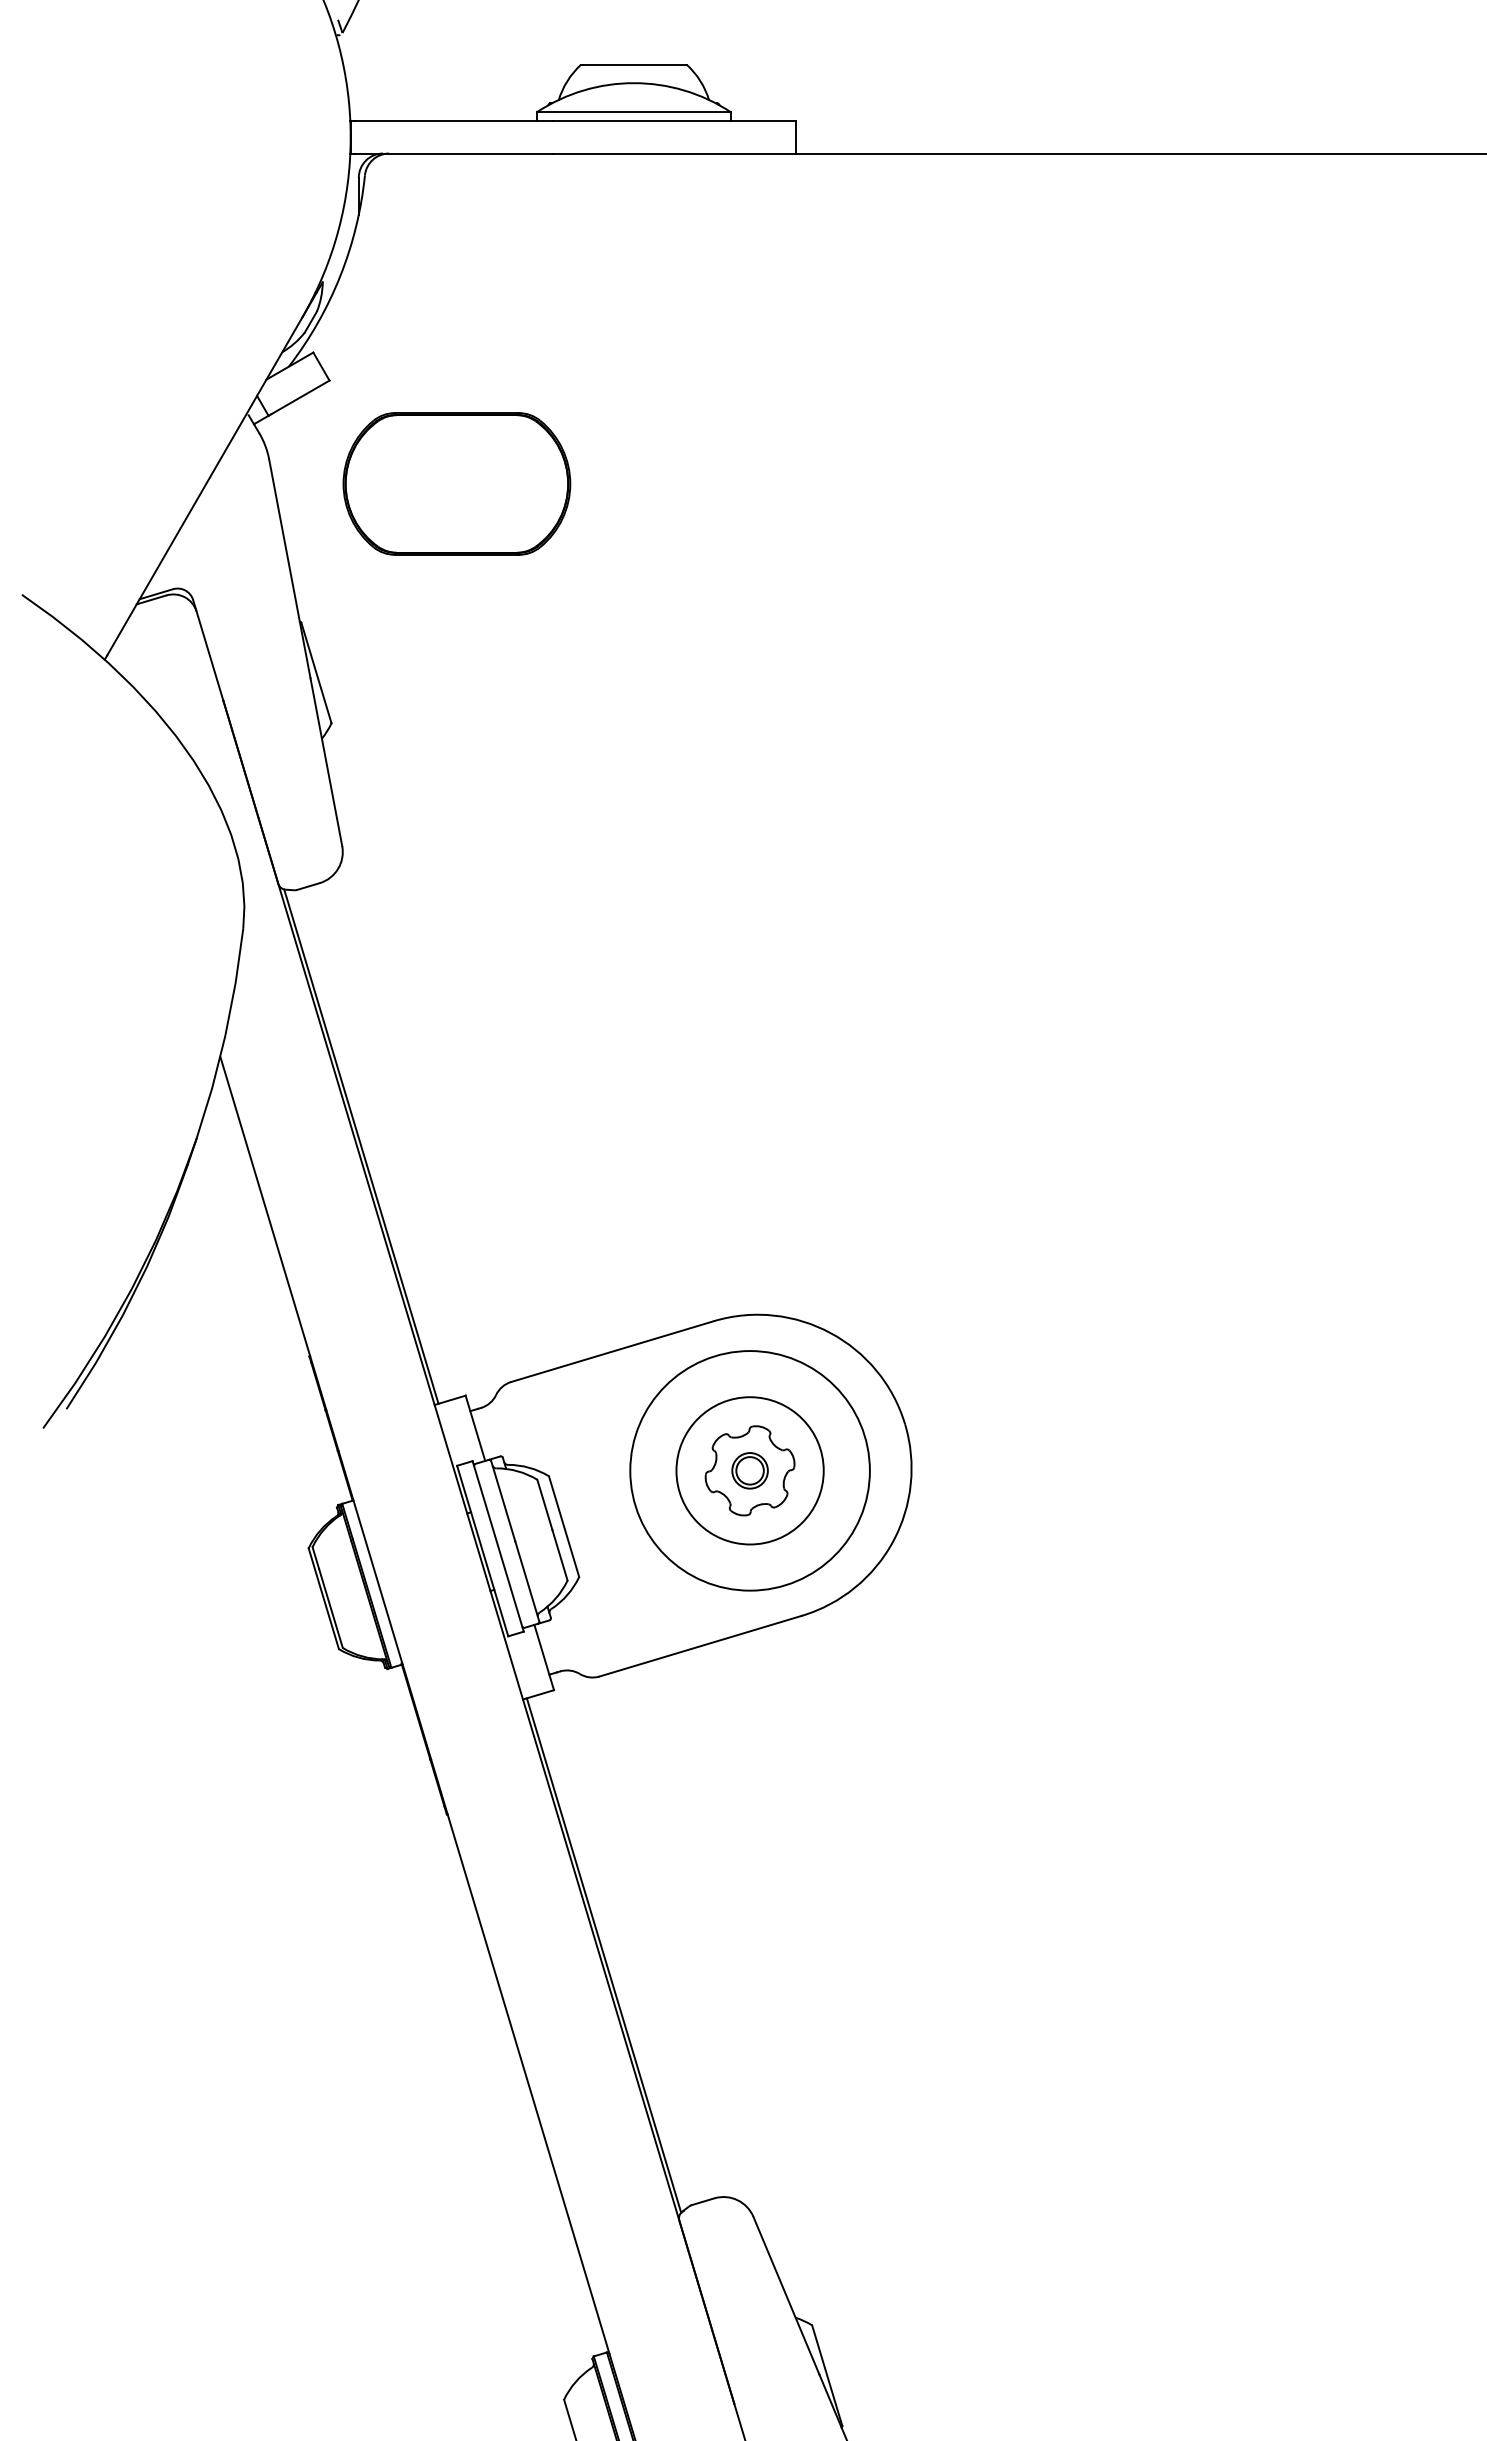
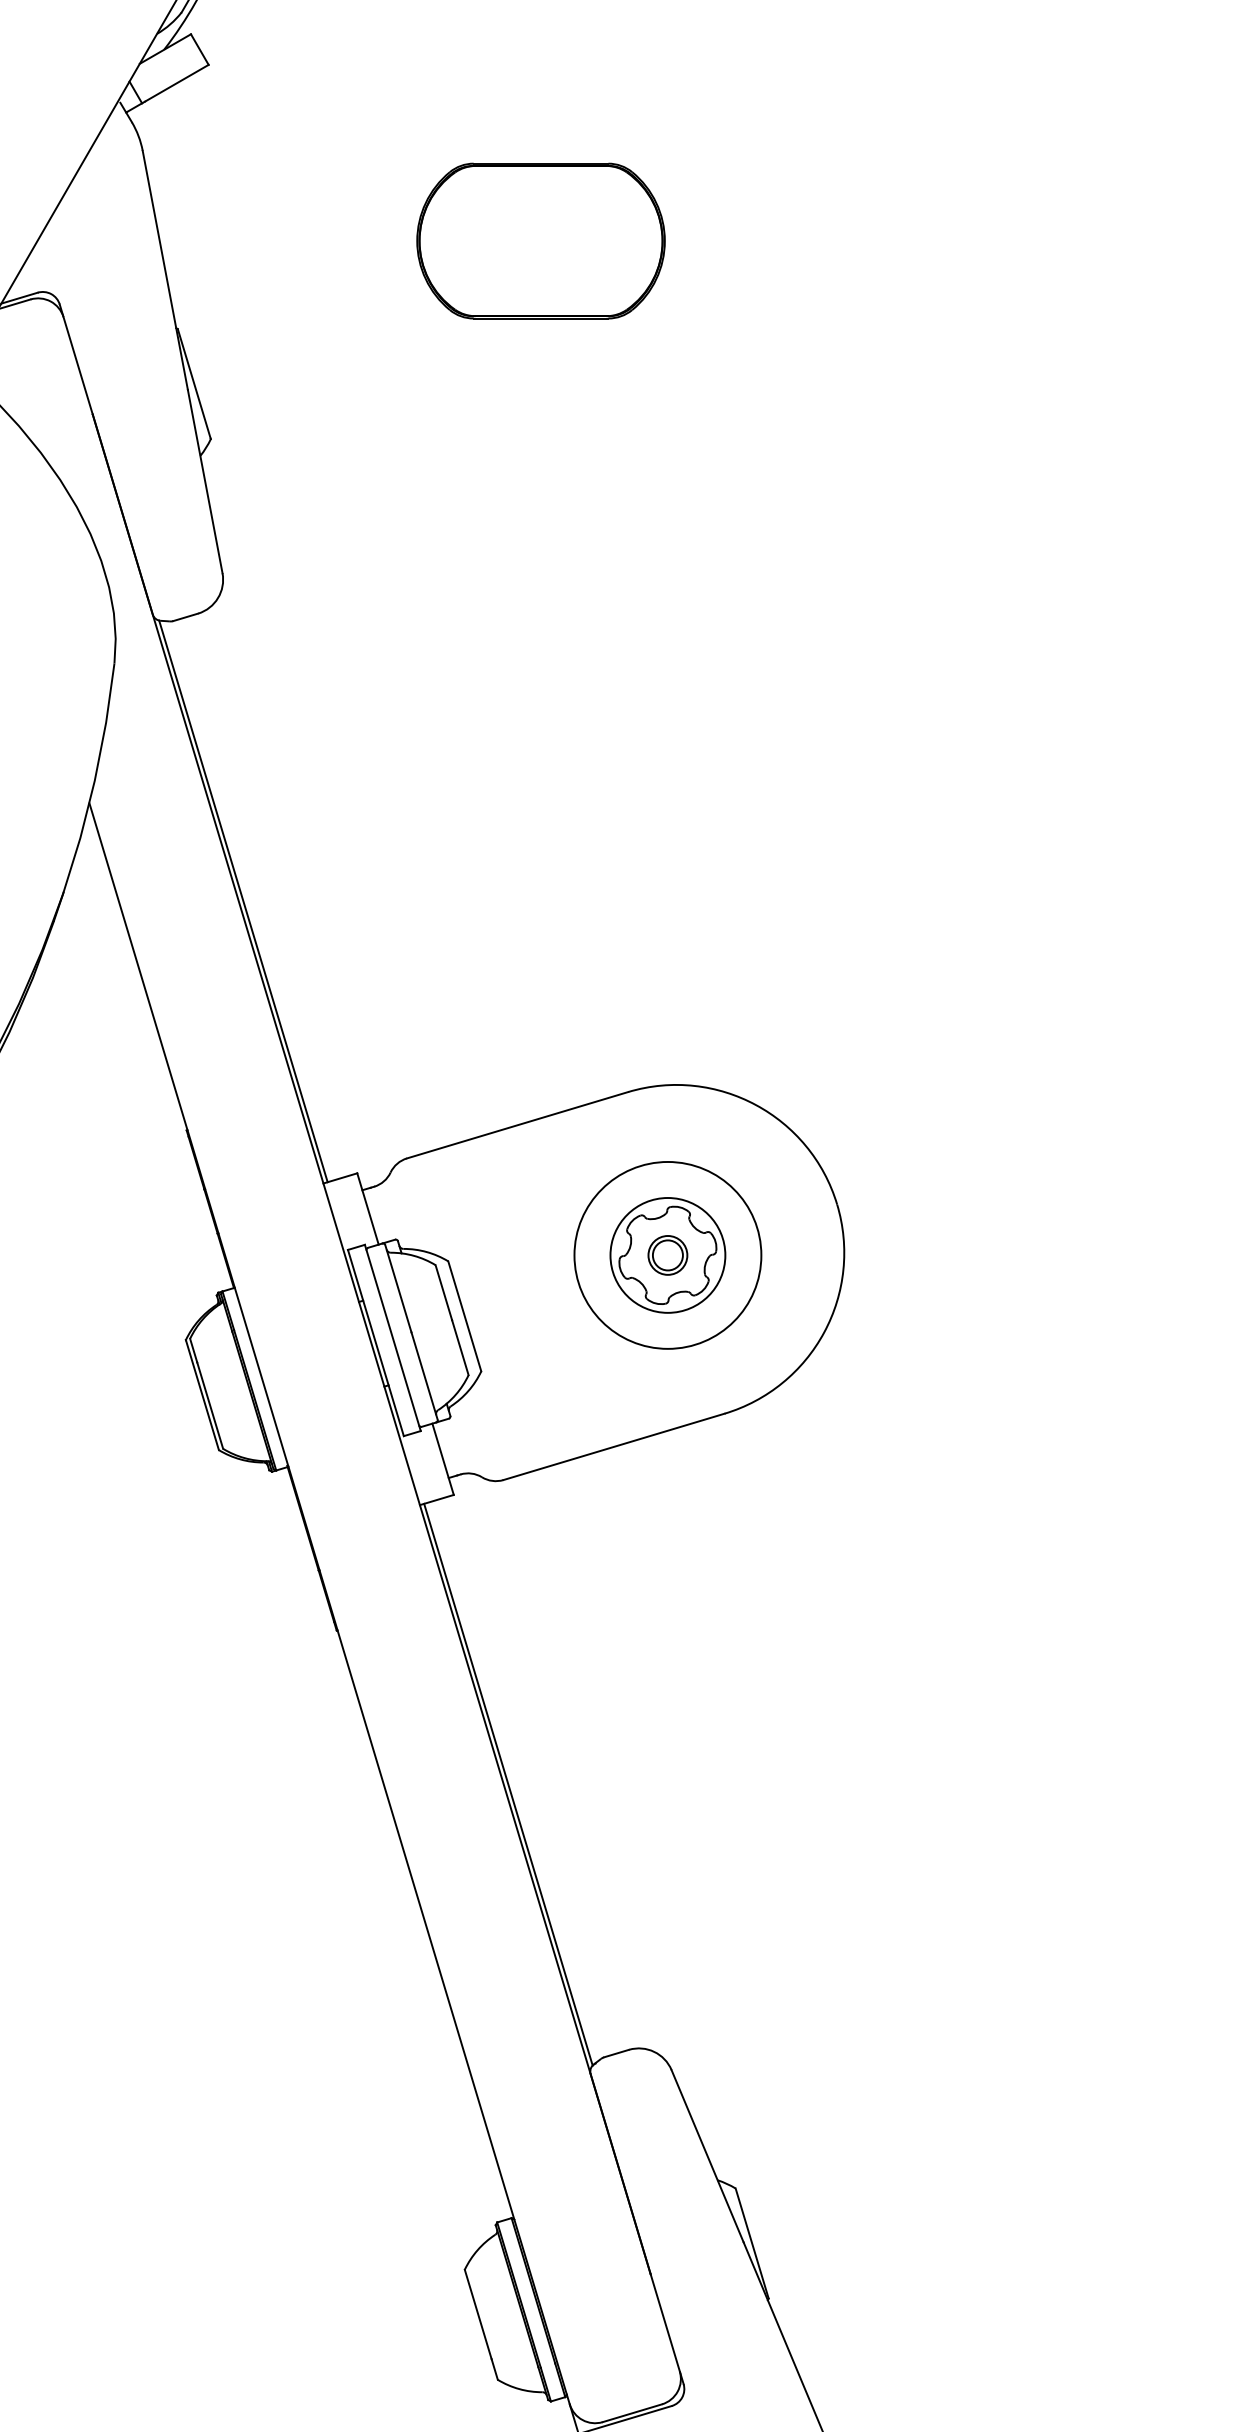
part: (456, 483) -> (540, 240), moved
circle: (749, 1470) -> (667, 1255), size x0.71
circle: (749, 1470) -> (667, 1255), size x0.71

